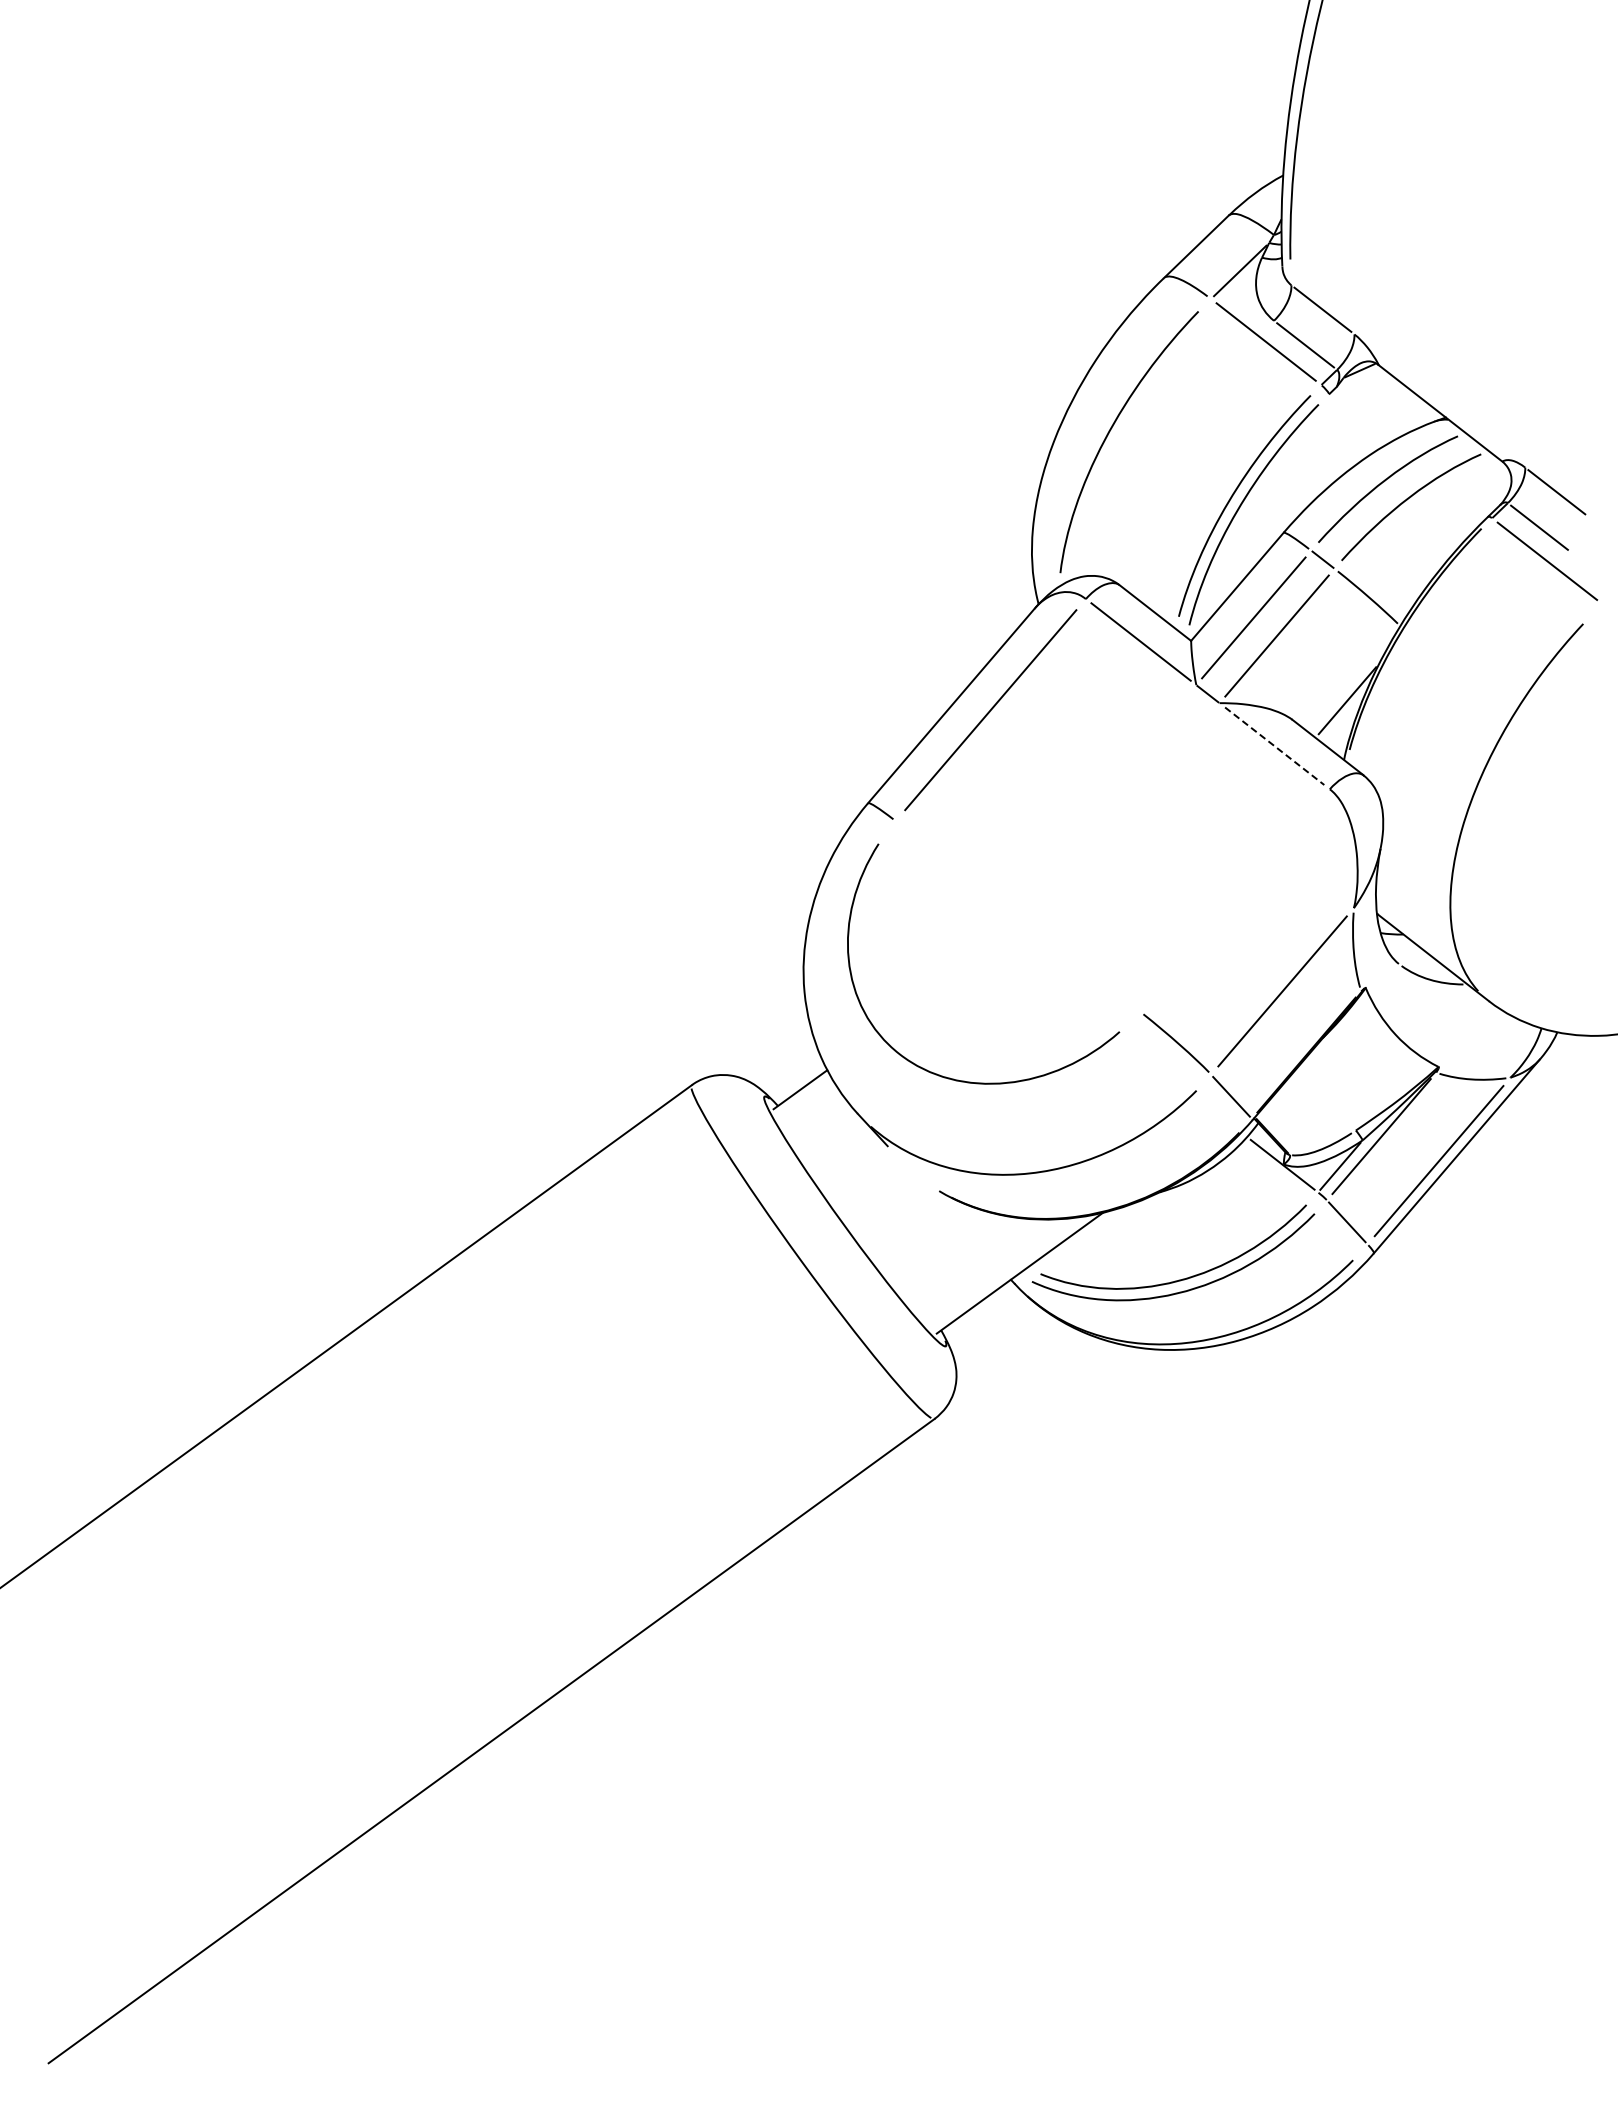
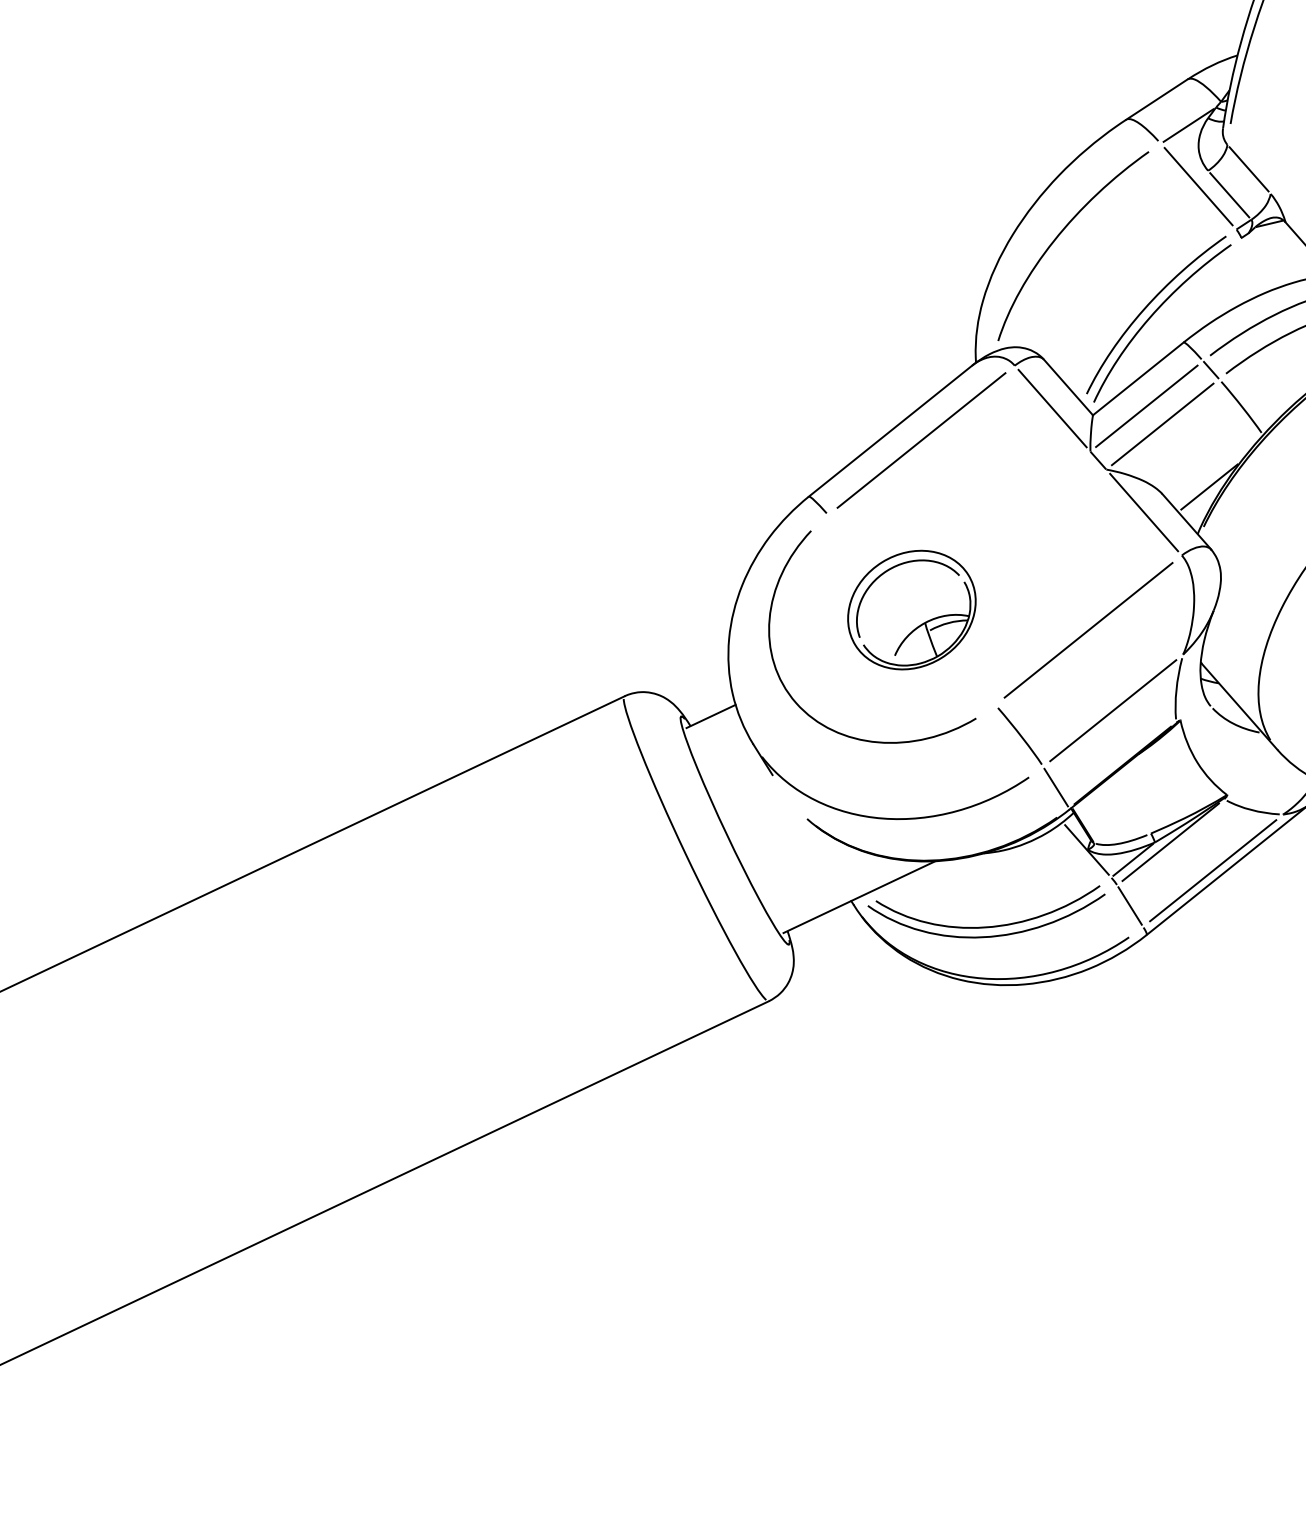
line: (1274, 746) -> (1143, 512), dashed -> solid
line: (1234, 900) -> (1088, 630), added
part: (1017, 915) -> (911, 609), added

